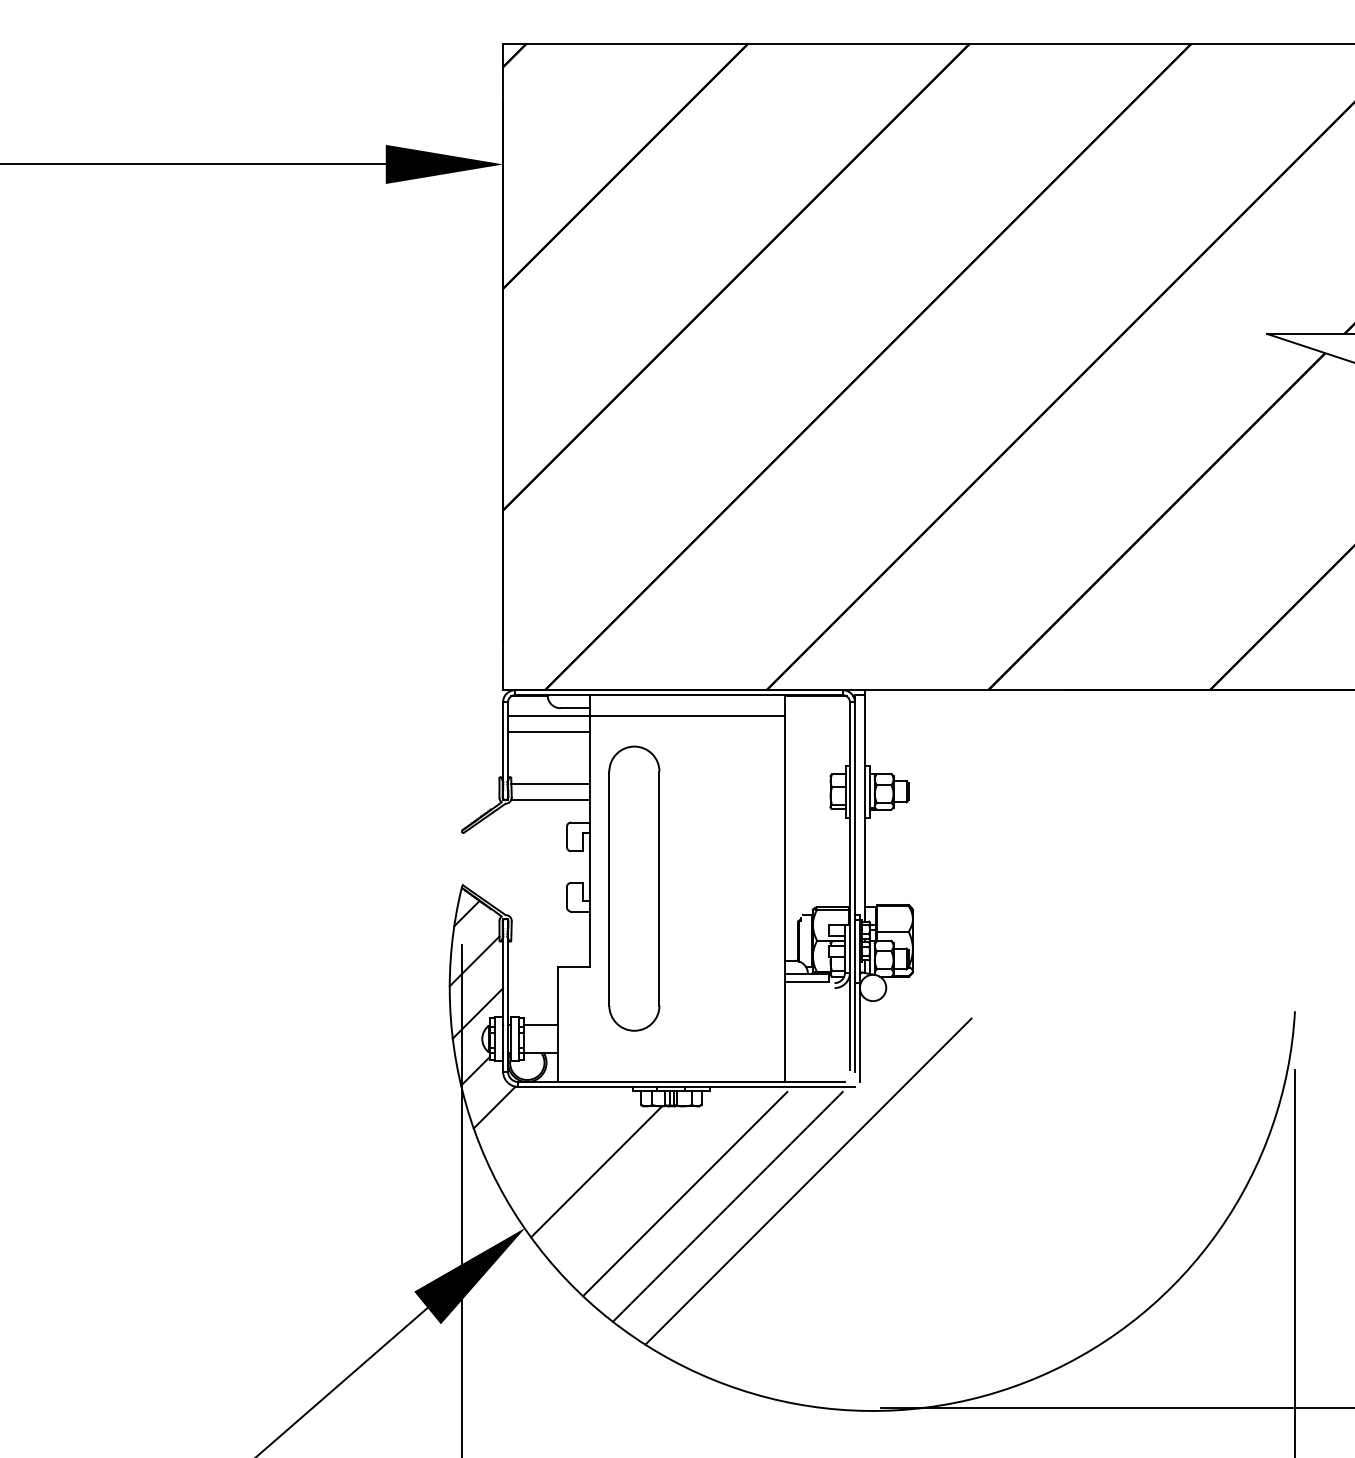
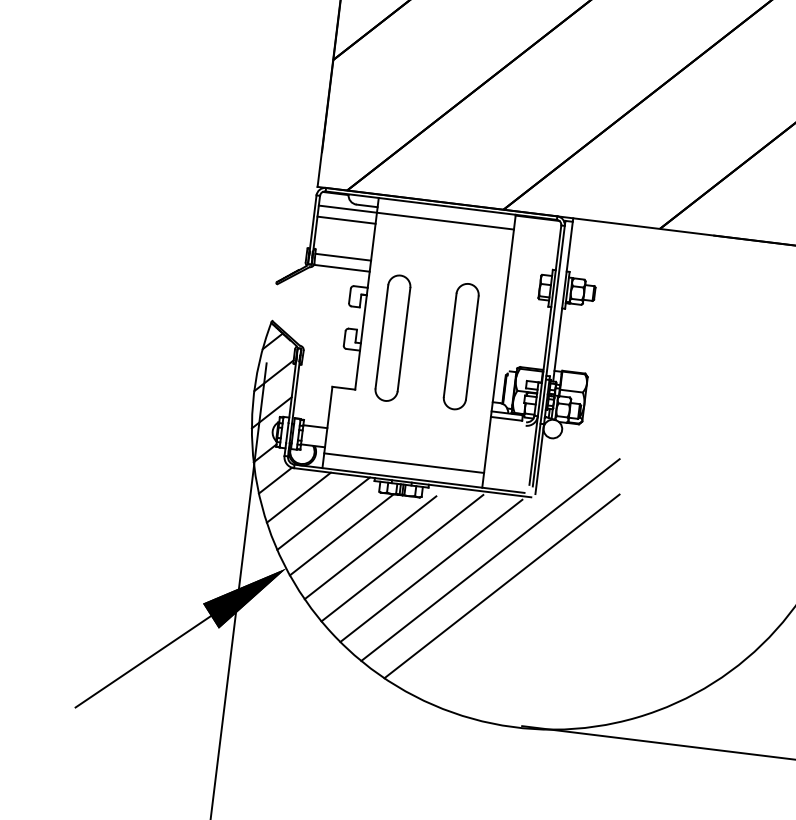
part: (633, 888) -> (392, 338), size x0.62
part: (730, 888) -> (460, 346), added
line: (671, 1061) -> (404, 463), added
line: (529, 1127) -> (298, 497), added
line: (567, 1145) -> (323, 513), added
line: (638, 1184) -> (370, 547), added
line: (828, 1216) -> (501, 586), added

